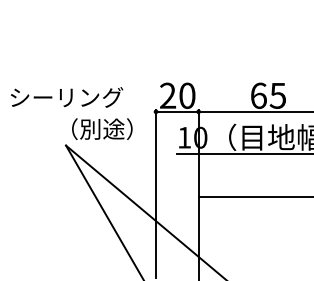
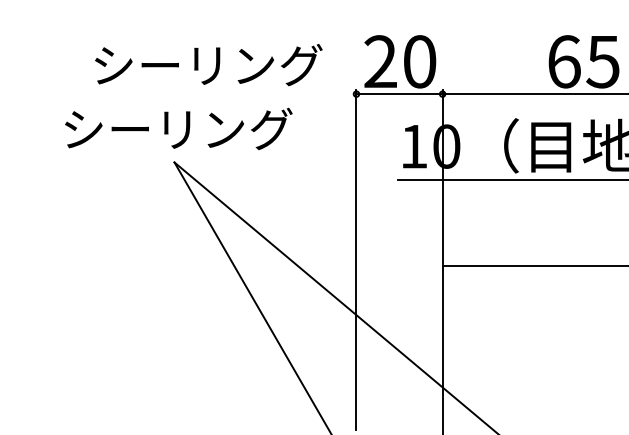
text: (67, 97) -> (209, 65), moved
text: (72, 128) -> (187, 127), （別途） -> シーリング

